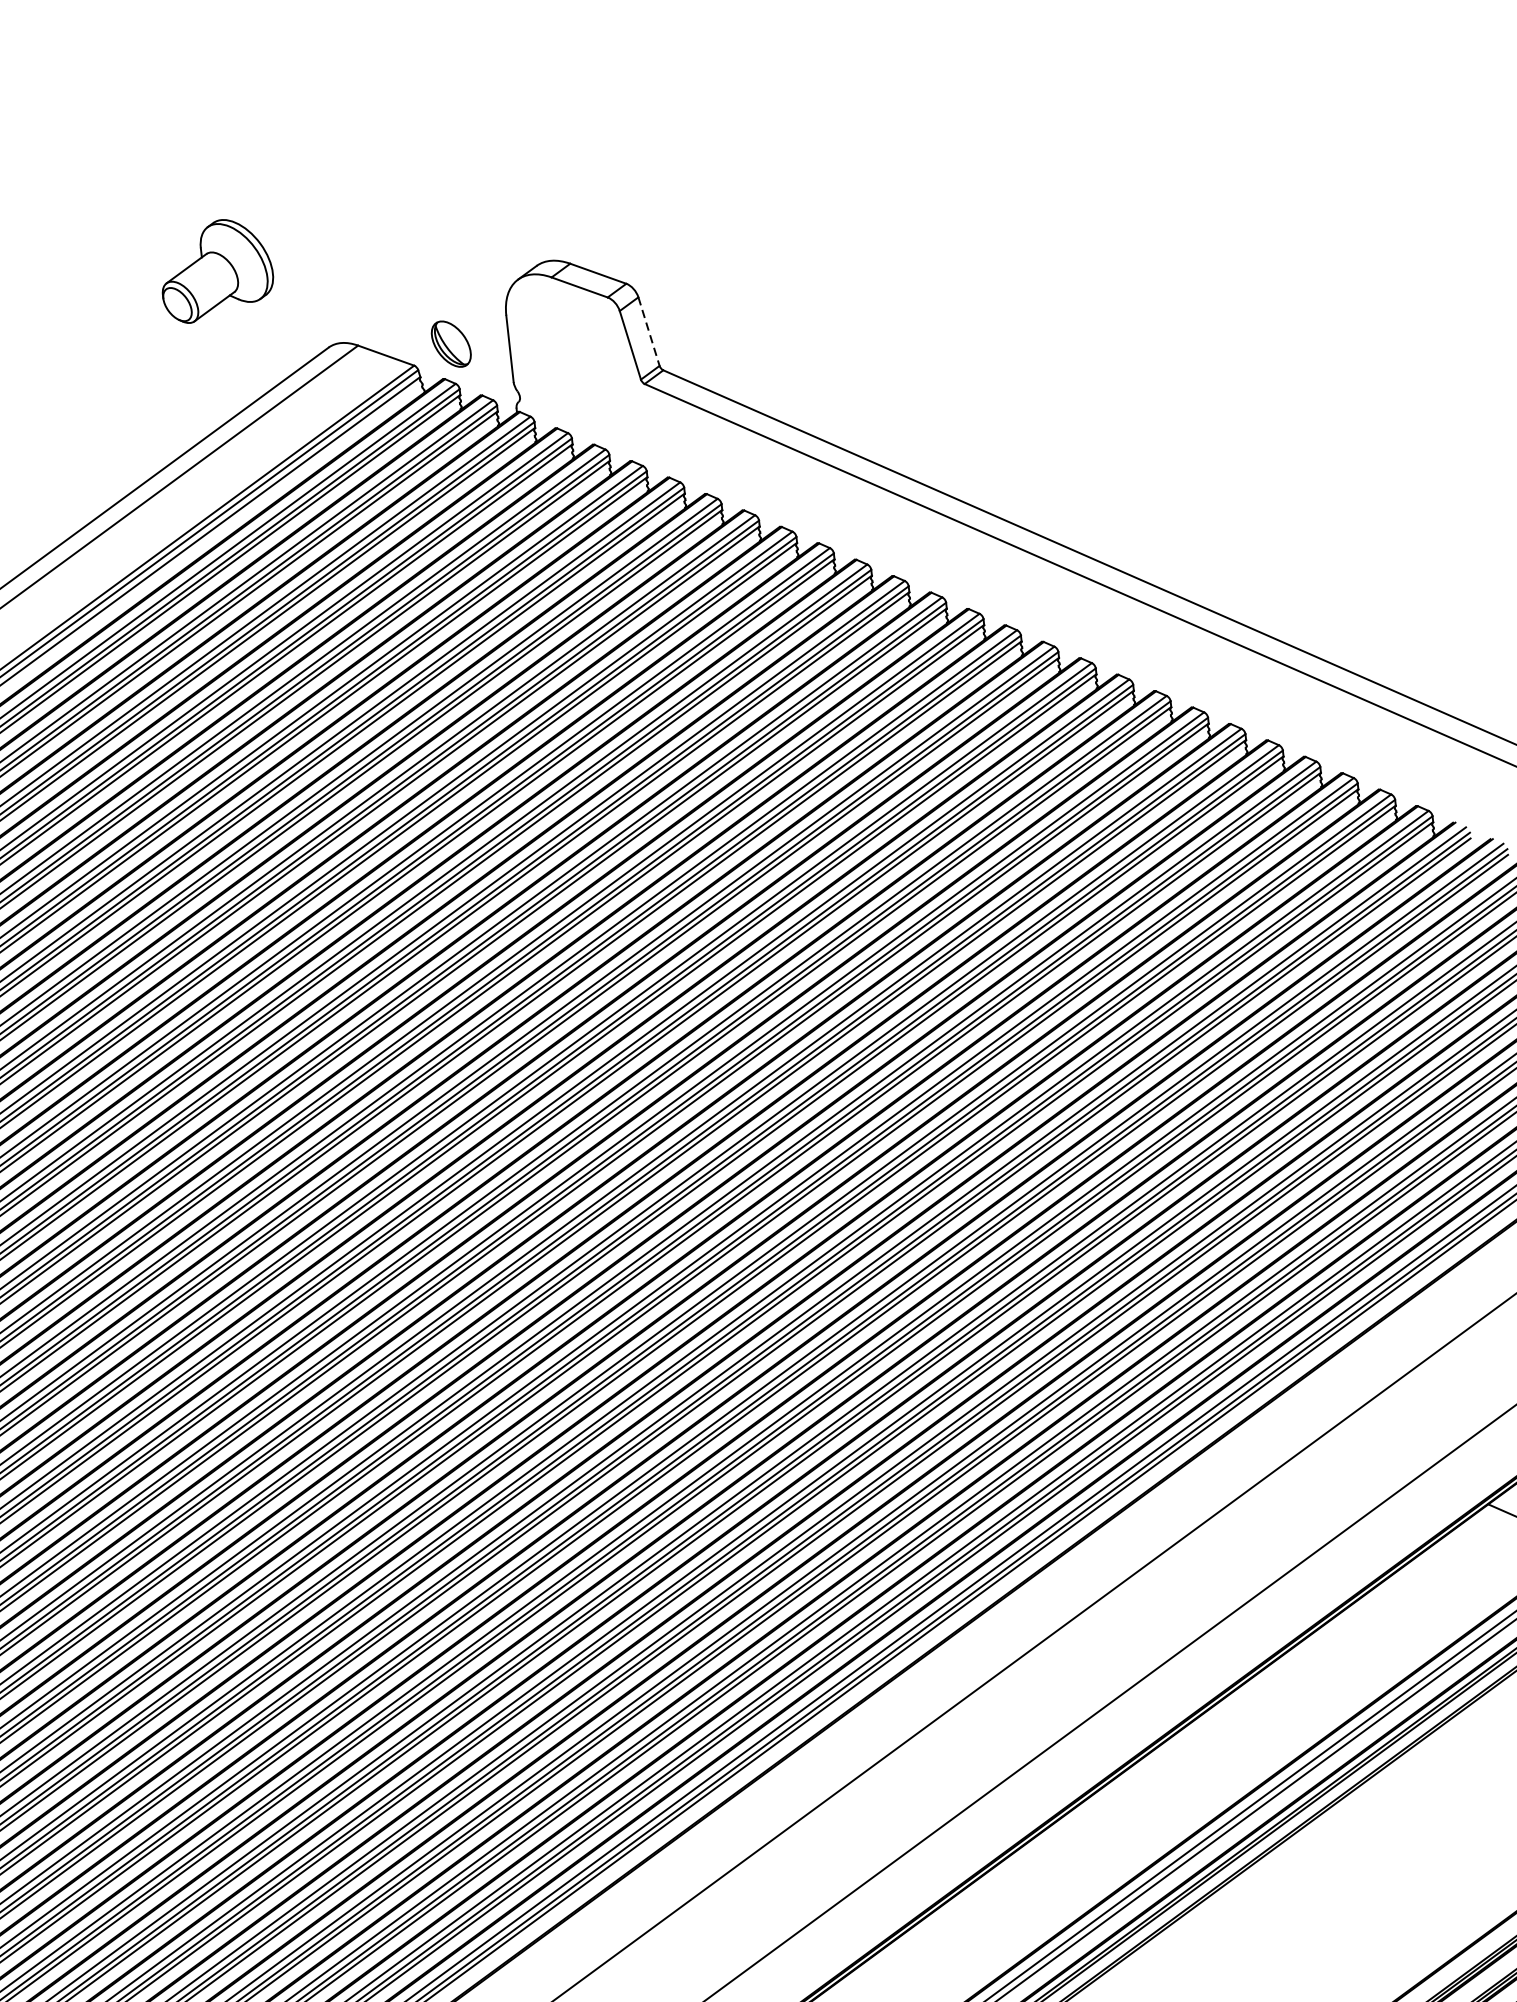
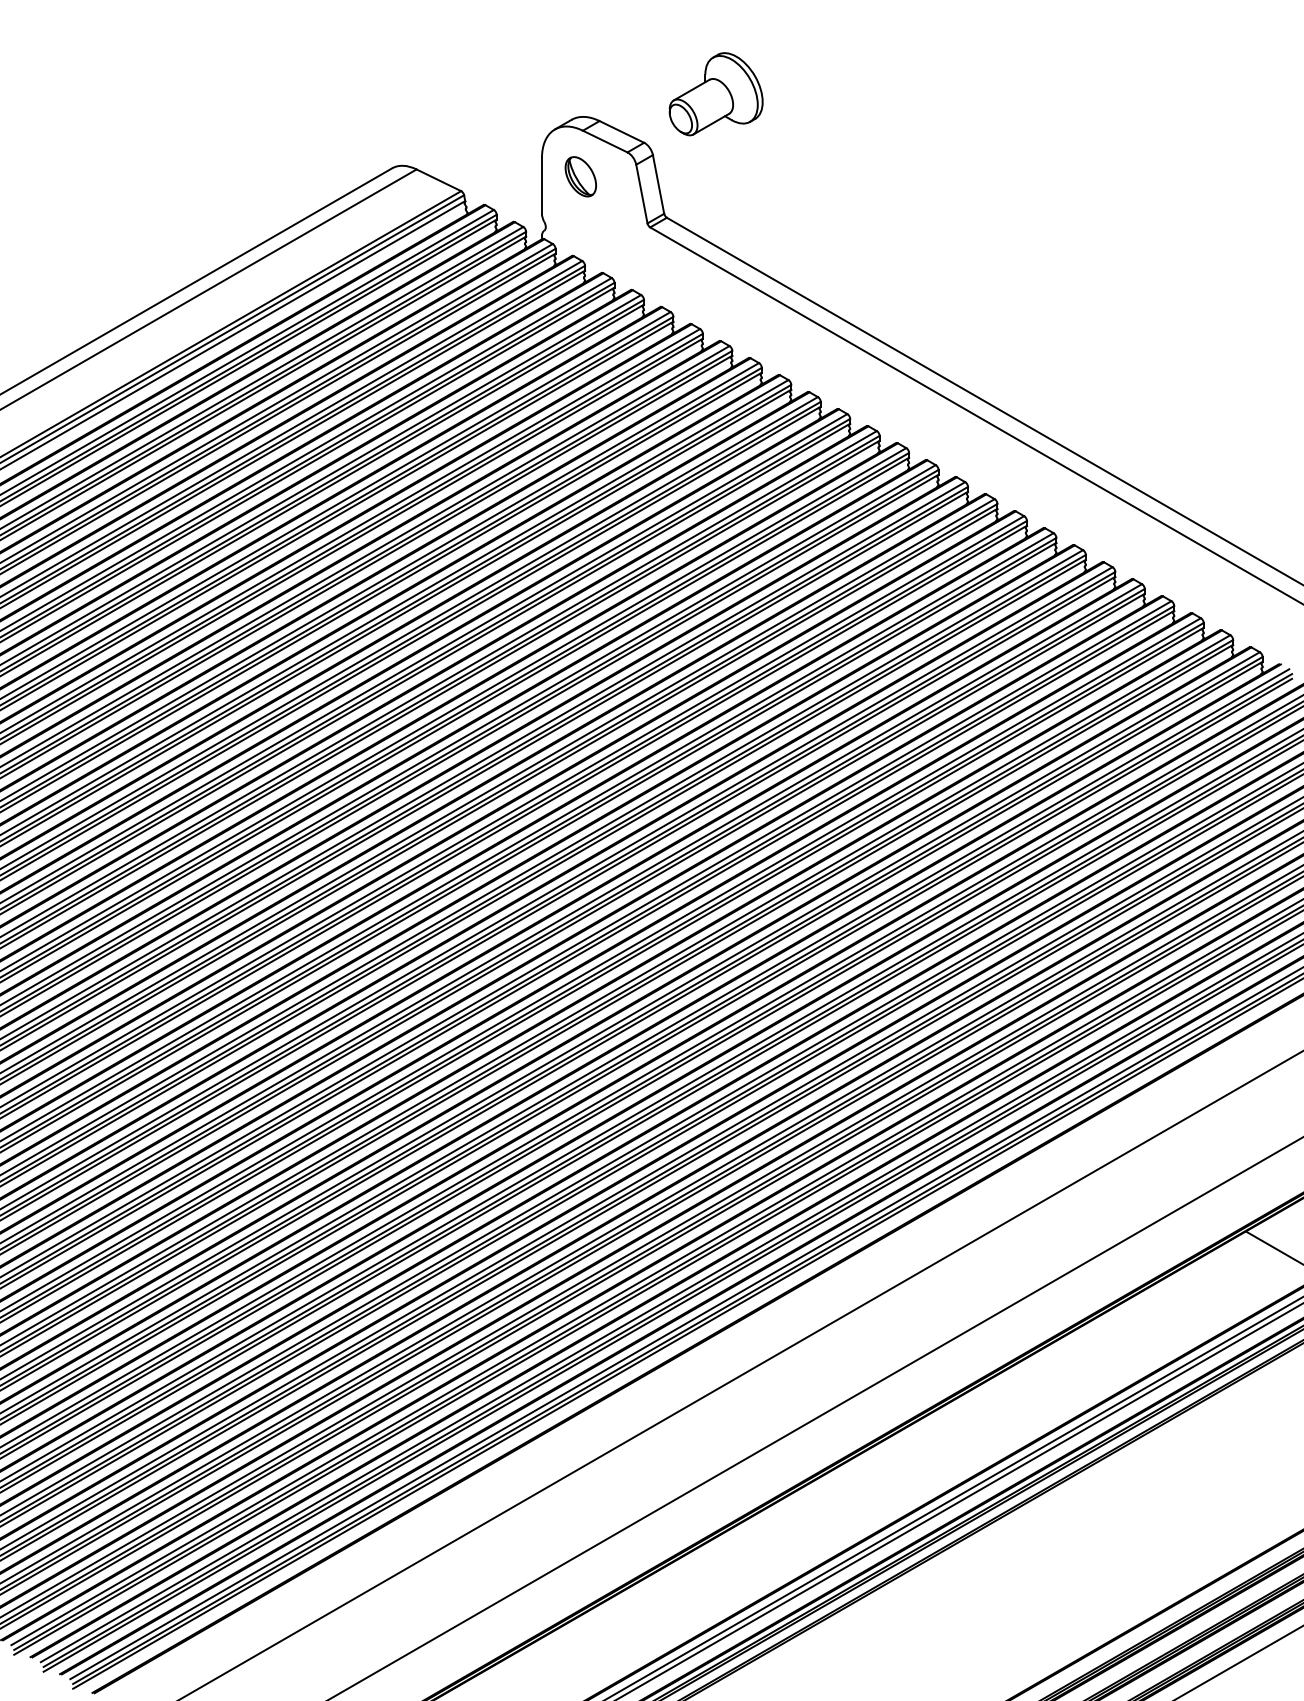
part: (215, 270) -> (715, 94), moved
line: (648, 331) -> (658, 184), dashed -> solid
part: (450, 343) -> (580, 176), moved

